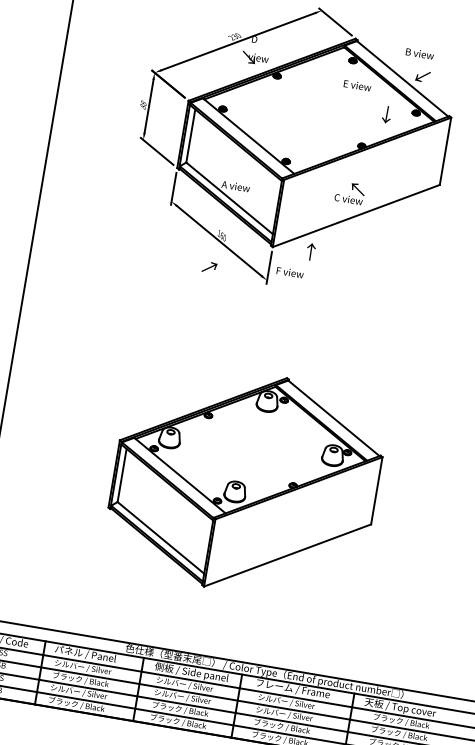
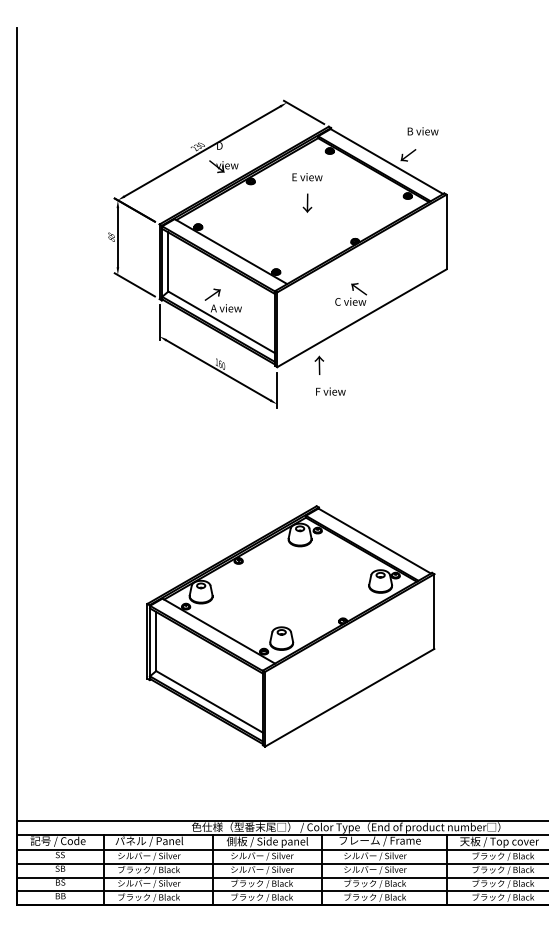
text: (419, 53) -> (422, 131), moved
text: (357, 85) -> (307, 177), moved
text: (387, 114) -> (307, 202), moved
text: (209, 267) -> (212, 294), moved
text: (289, 272) -> (330, 391), moved

